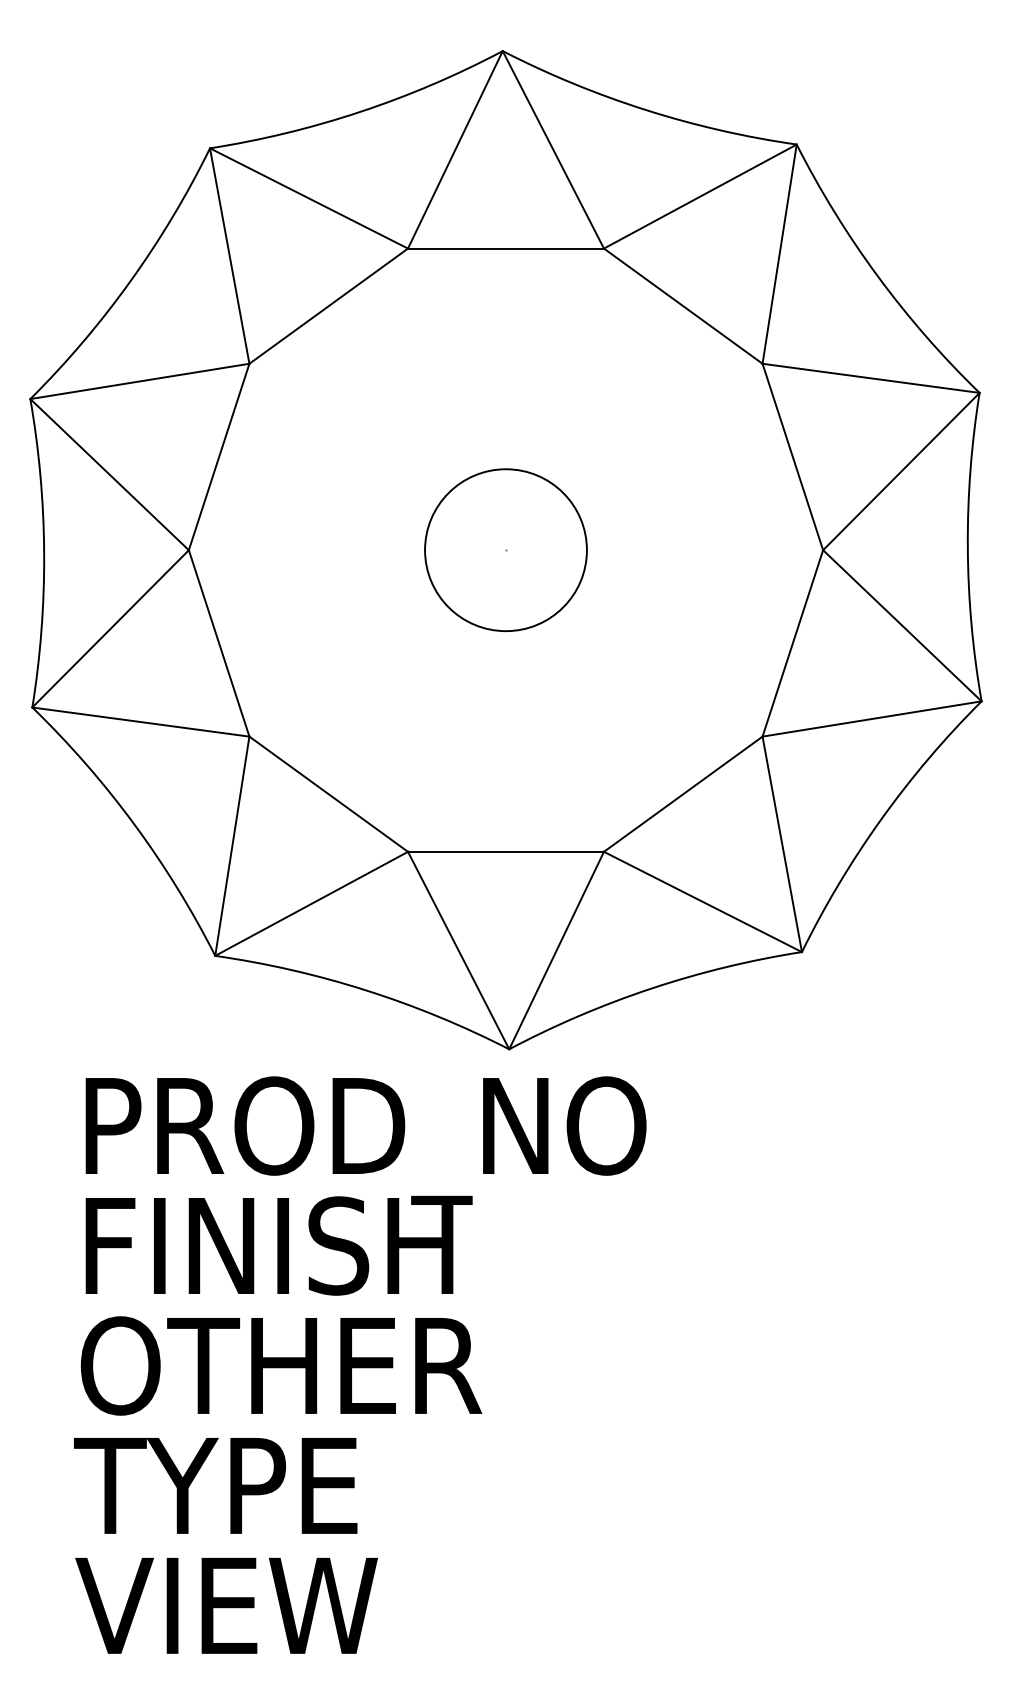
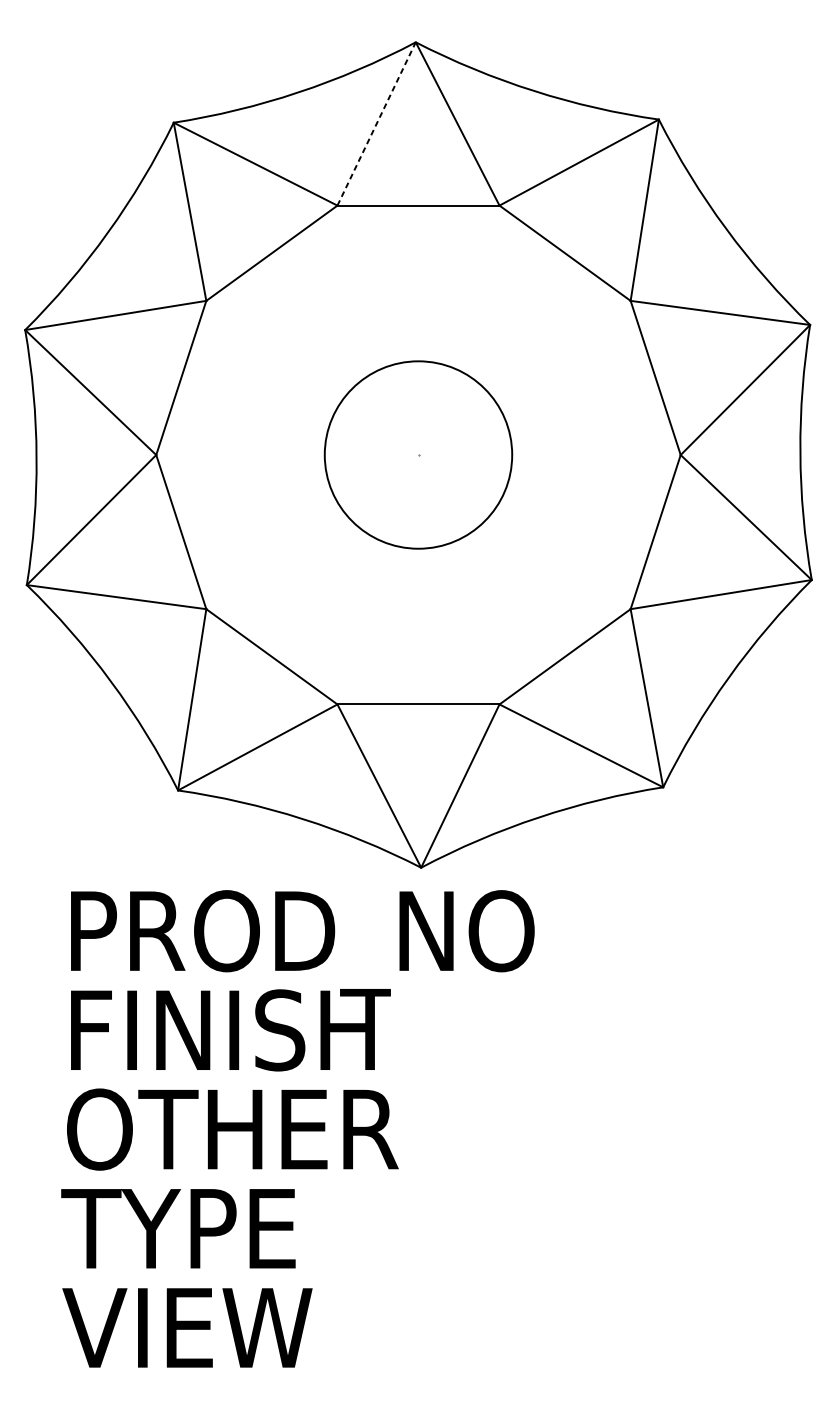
line: (455, 149) -> (376, 123), solid -> dashed
circle: (505, 550) -> (418, 455), size x1.4

